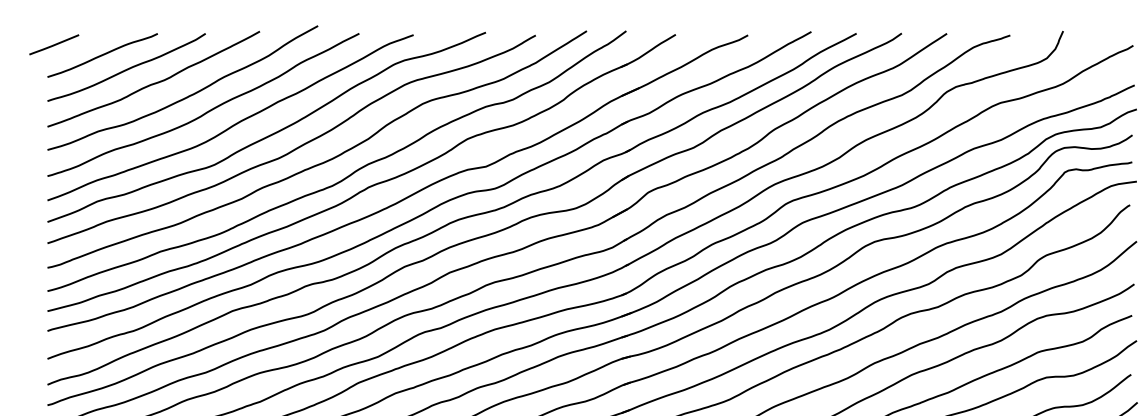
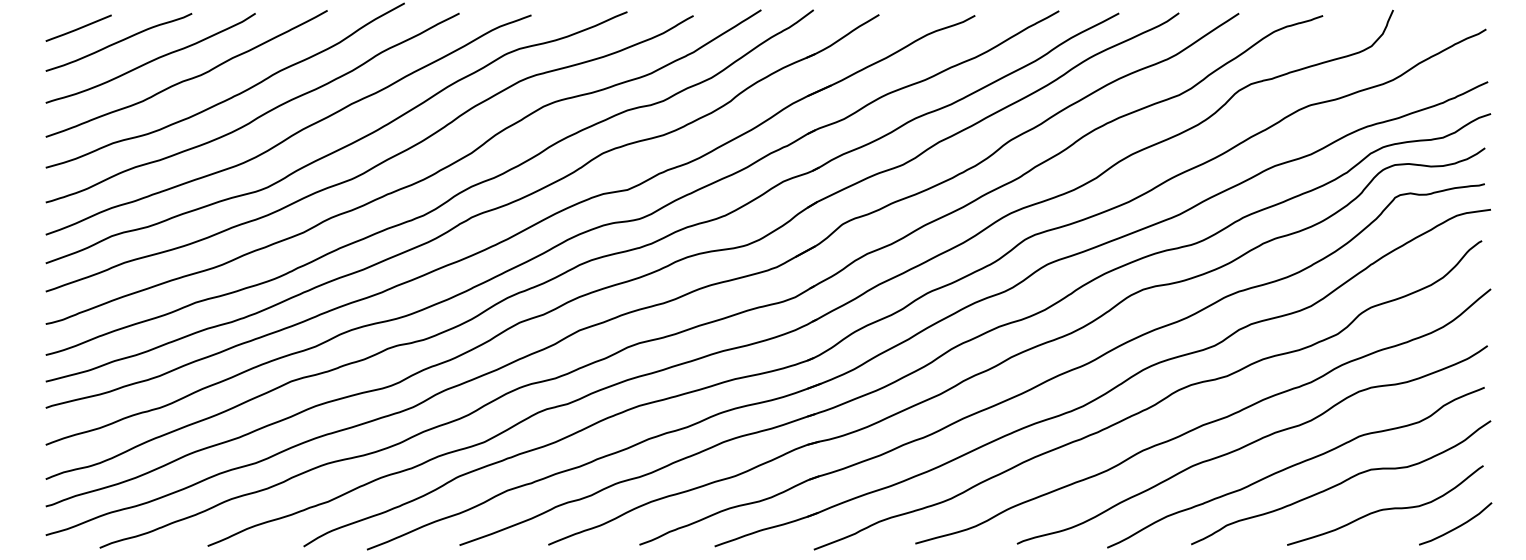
line: (54, 44) -> (78, 27), moved

